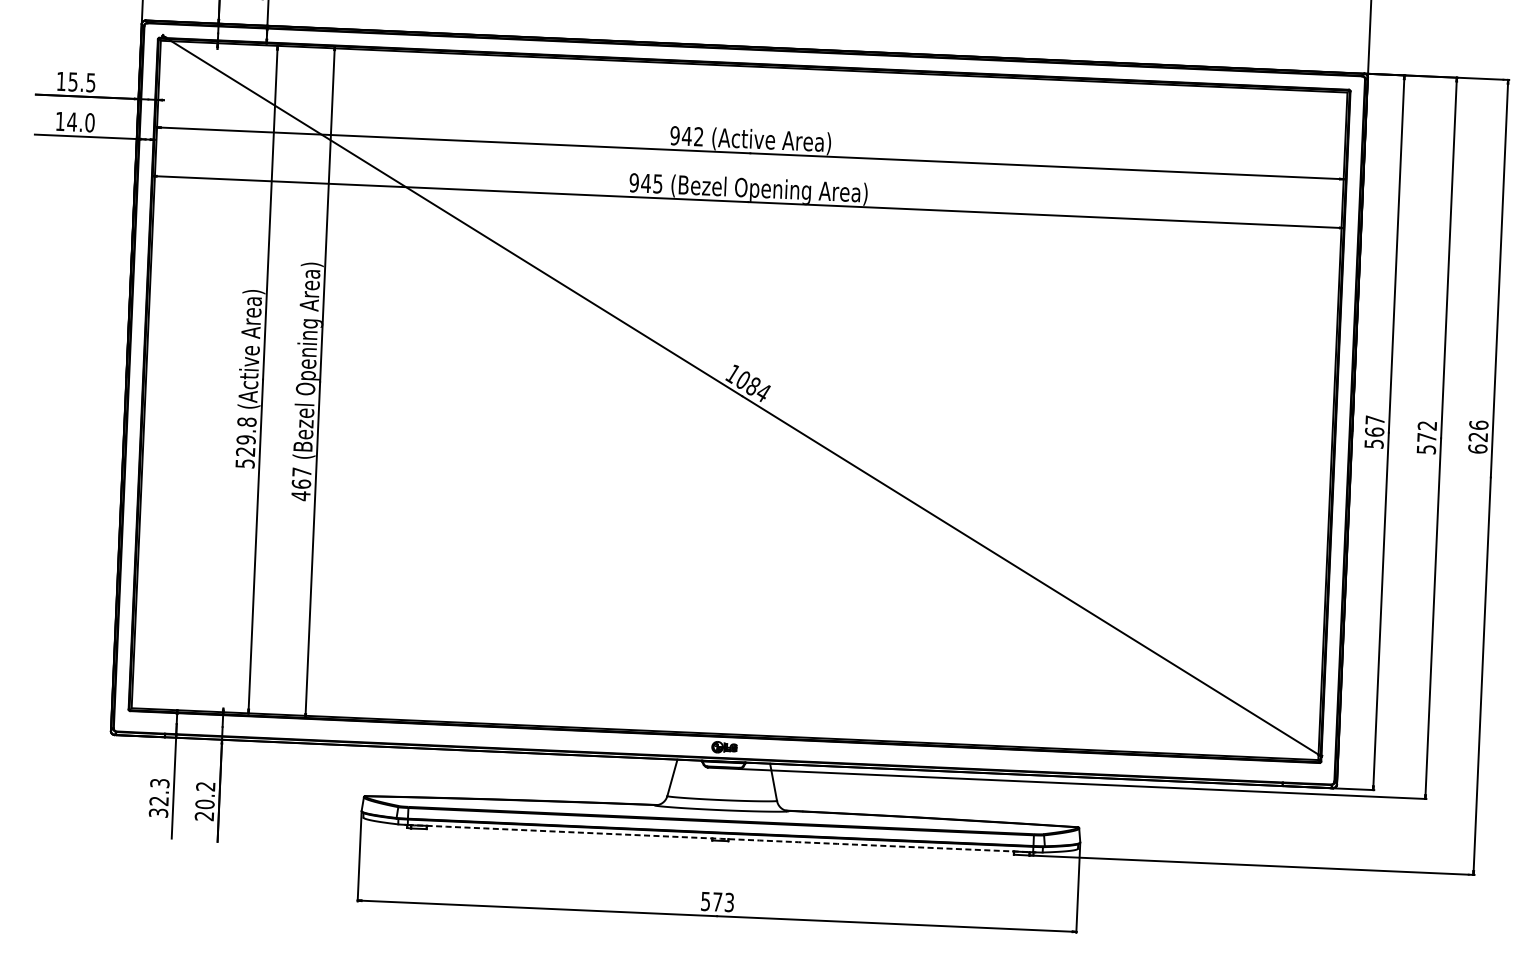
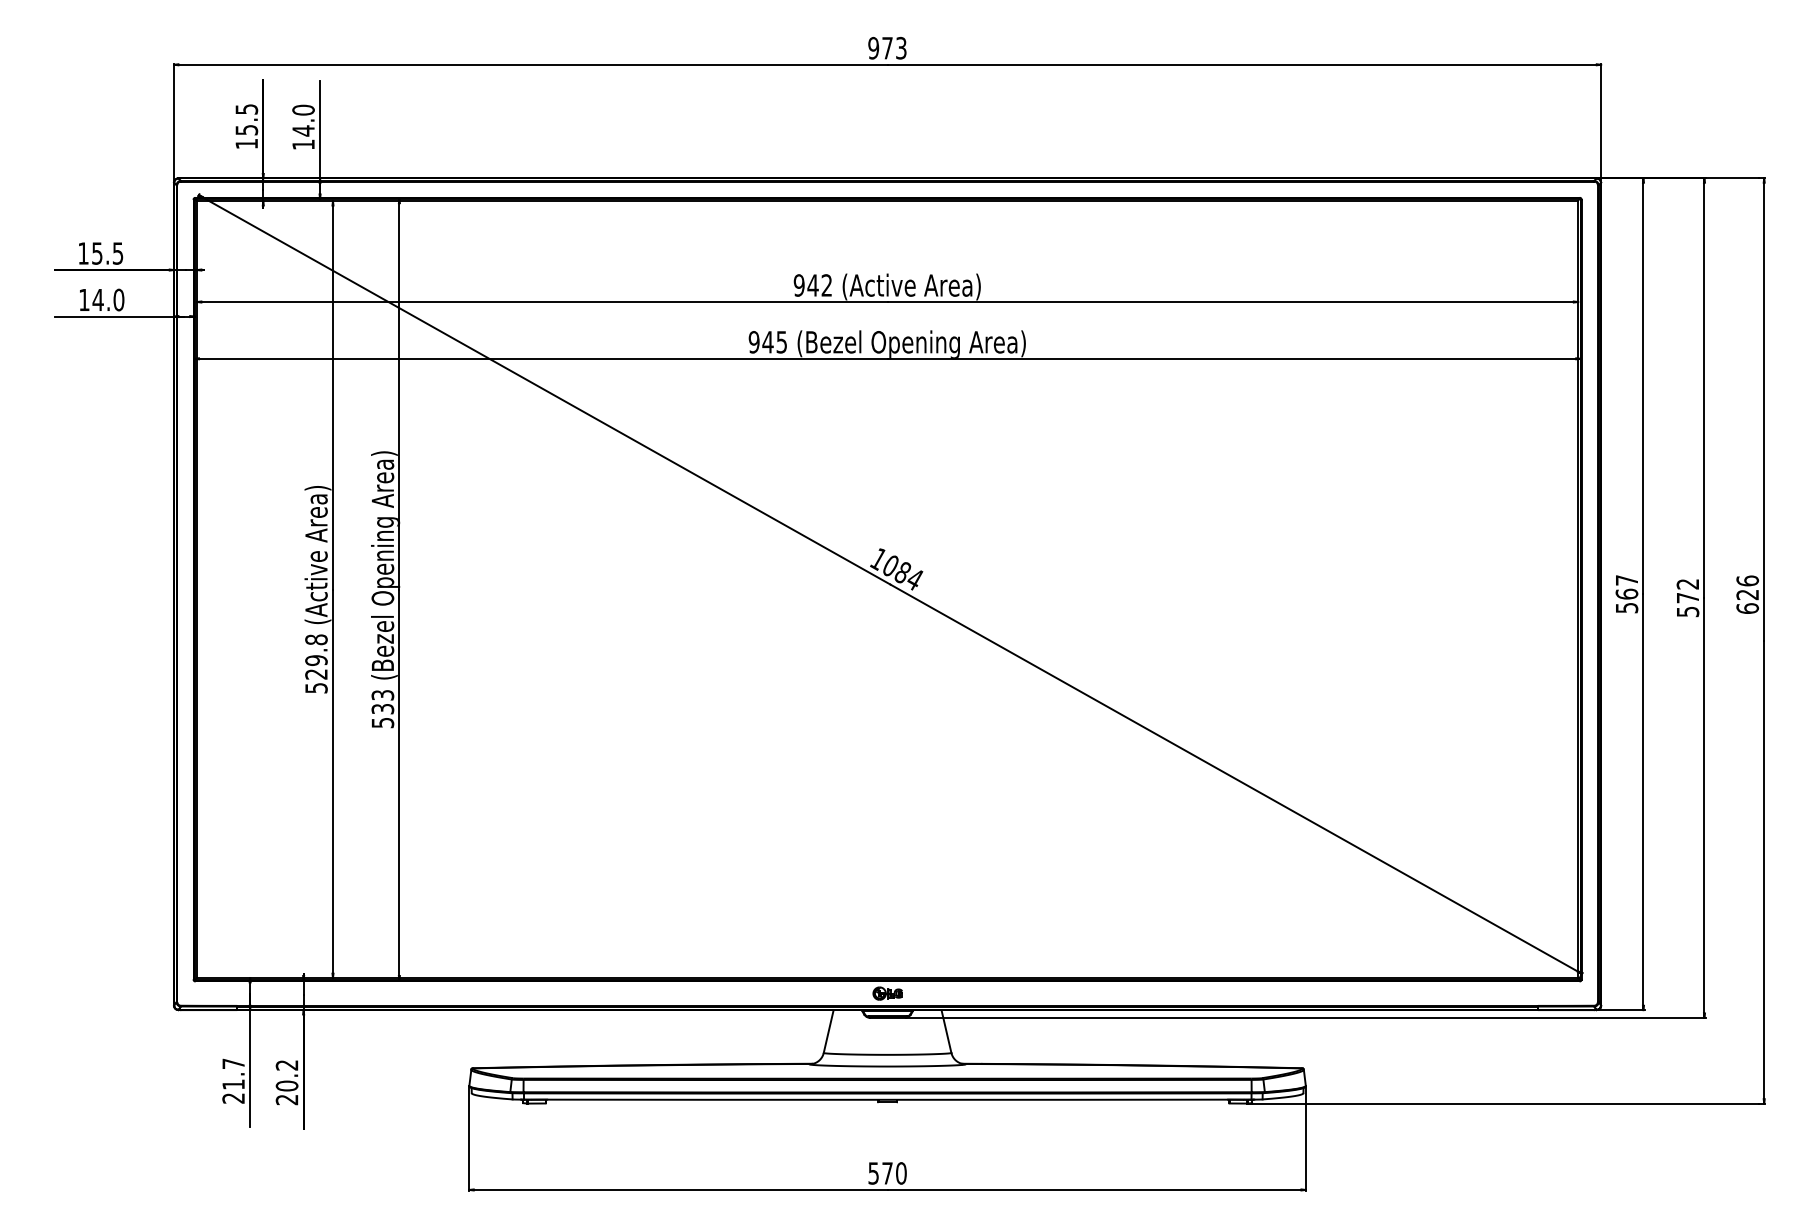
text: (301, 484) -> (382, 709), 467 -> 533
text: (159, 797) -> (233, 1080), 32.3 -> 21.7
arc: (720, 838) -> (887, 1099), dashed -> solid
text: (729, 902) -> (901, 1173), 573 -> 570

